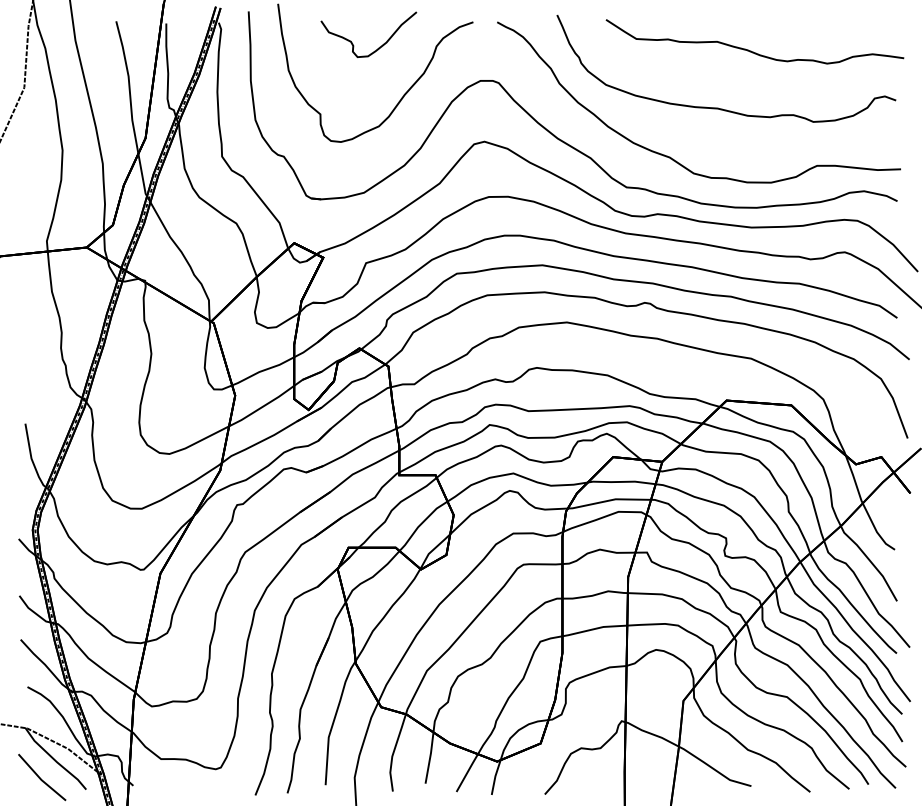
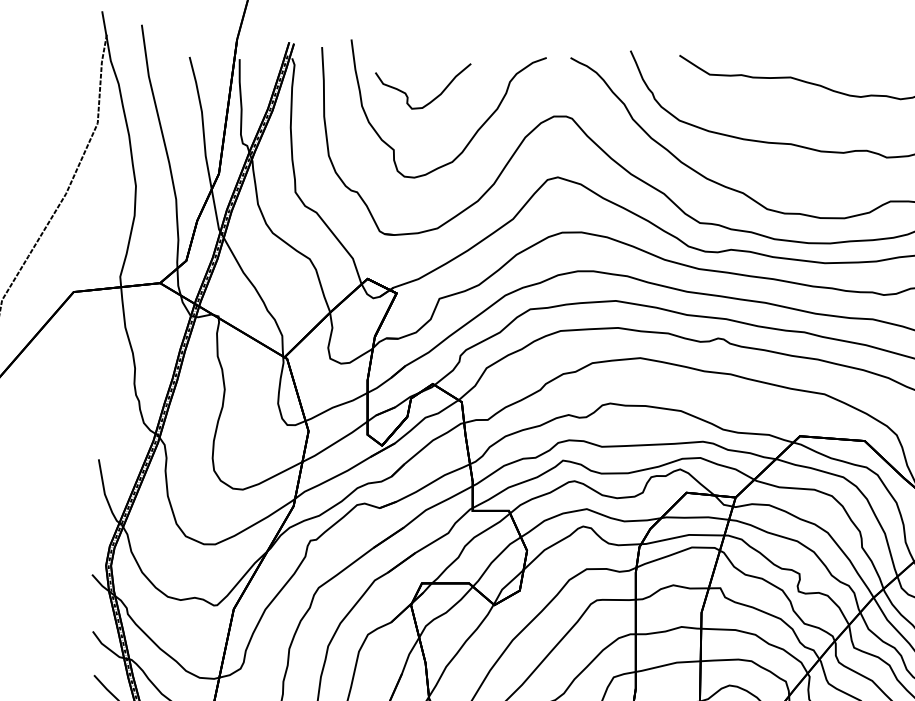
curve: (379, 46) -> (433, 98), moved

